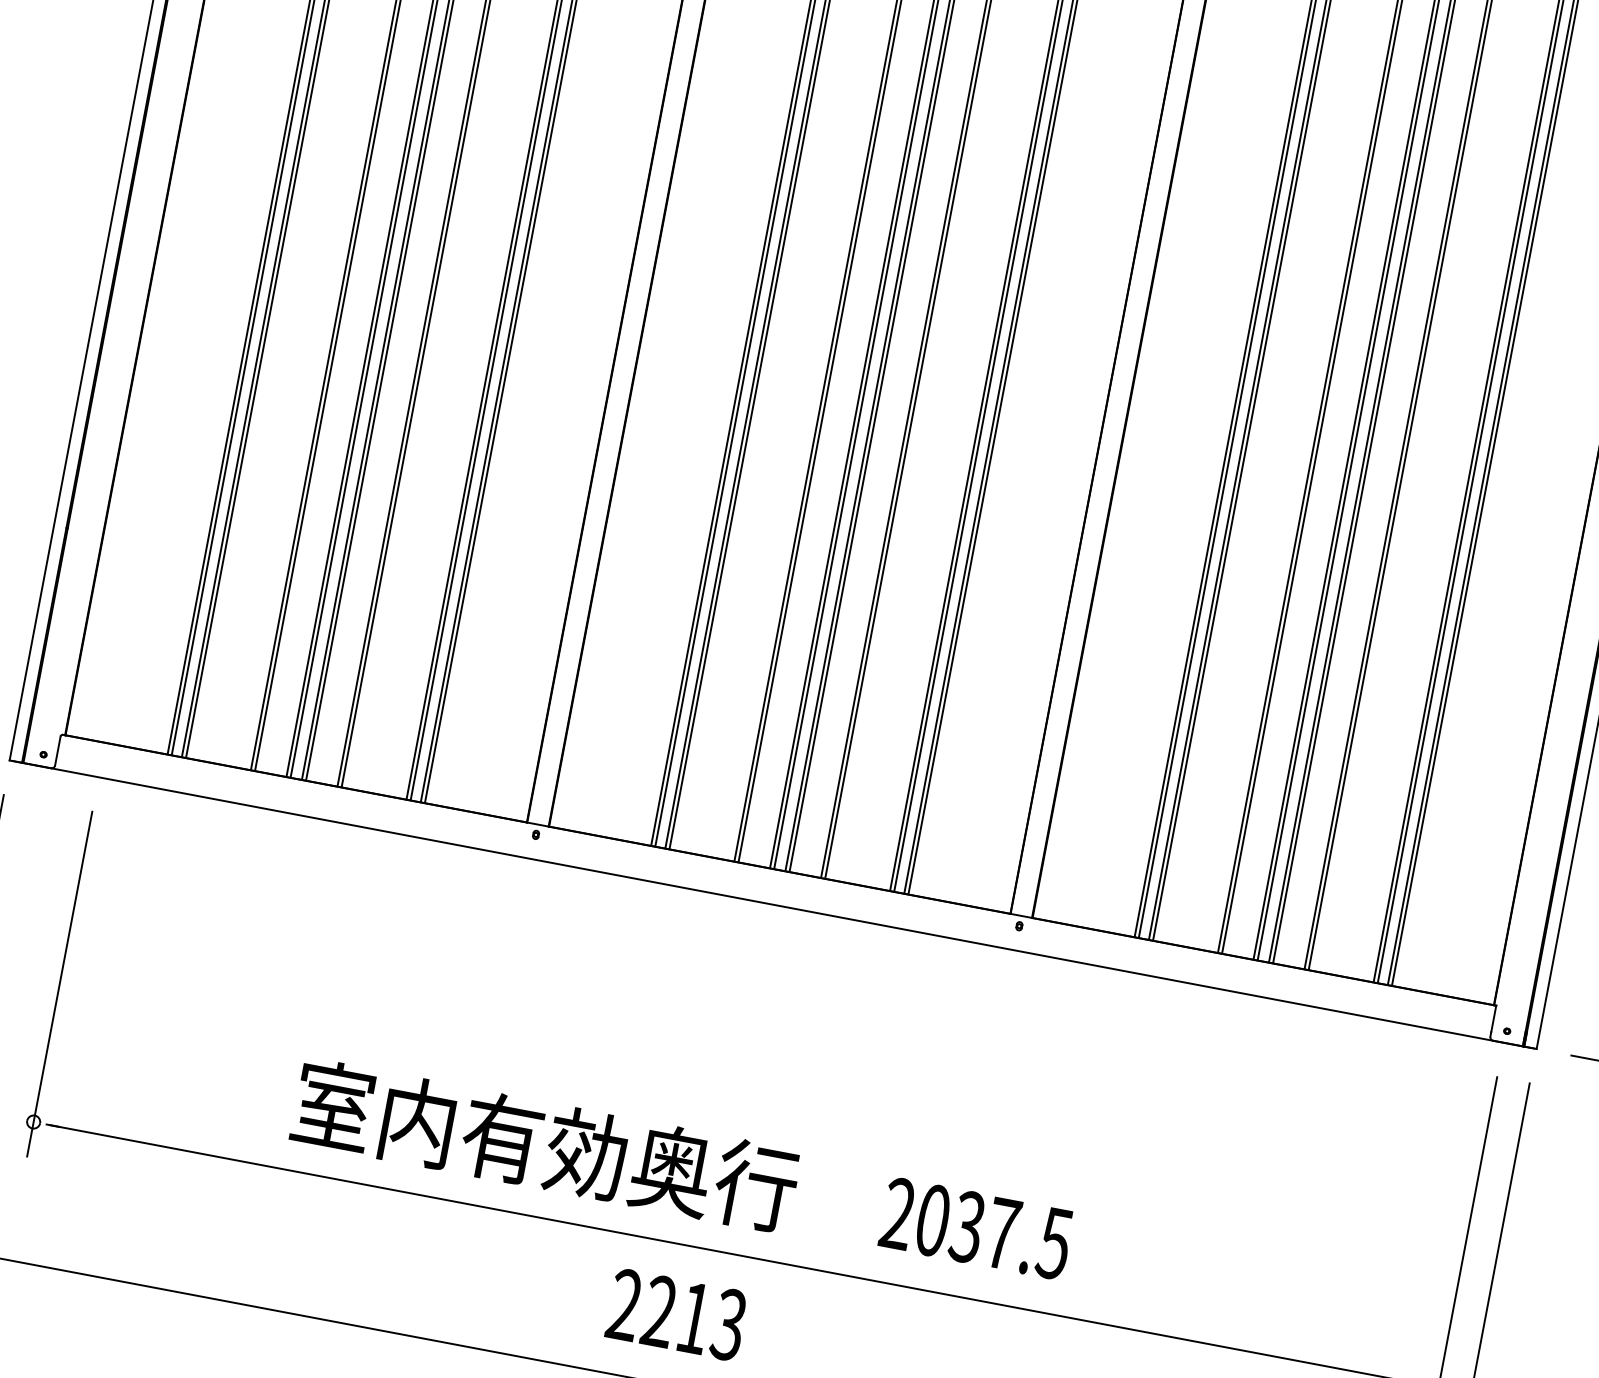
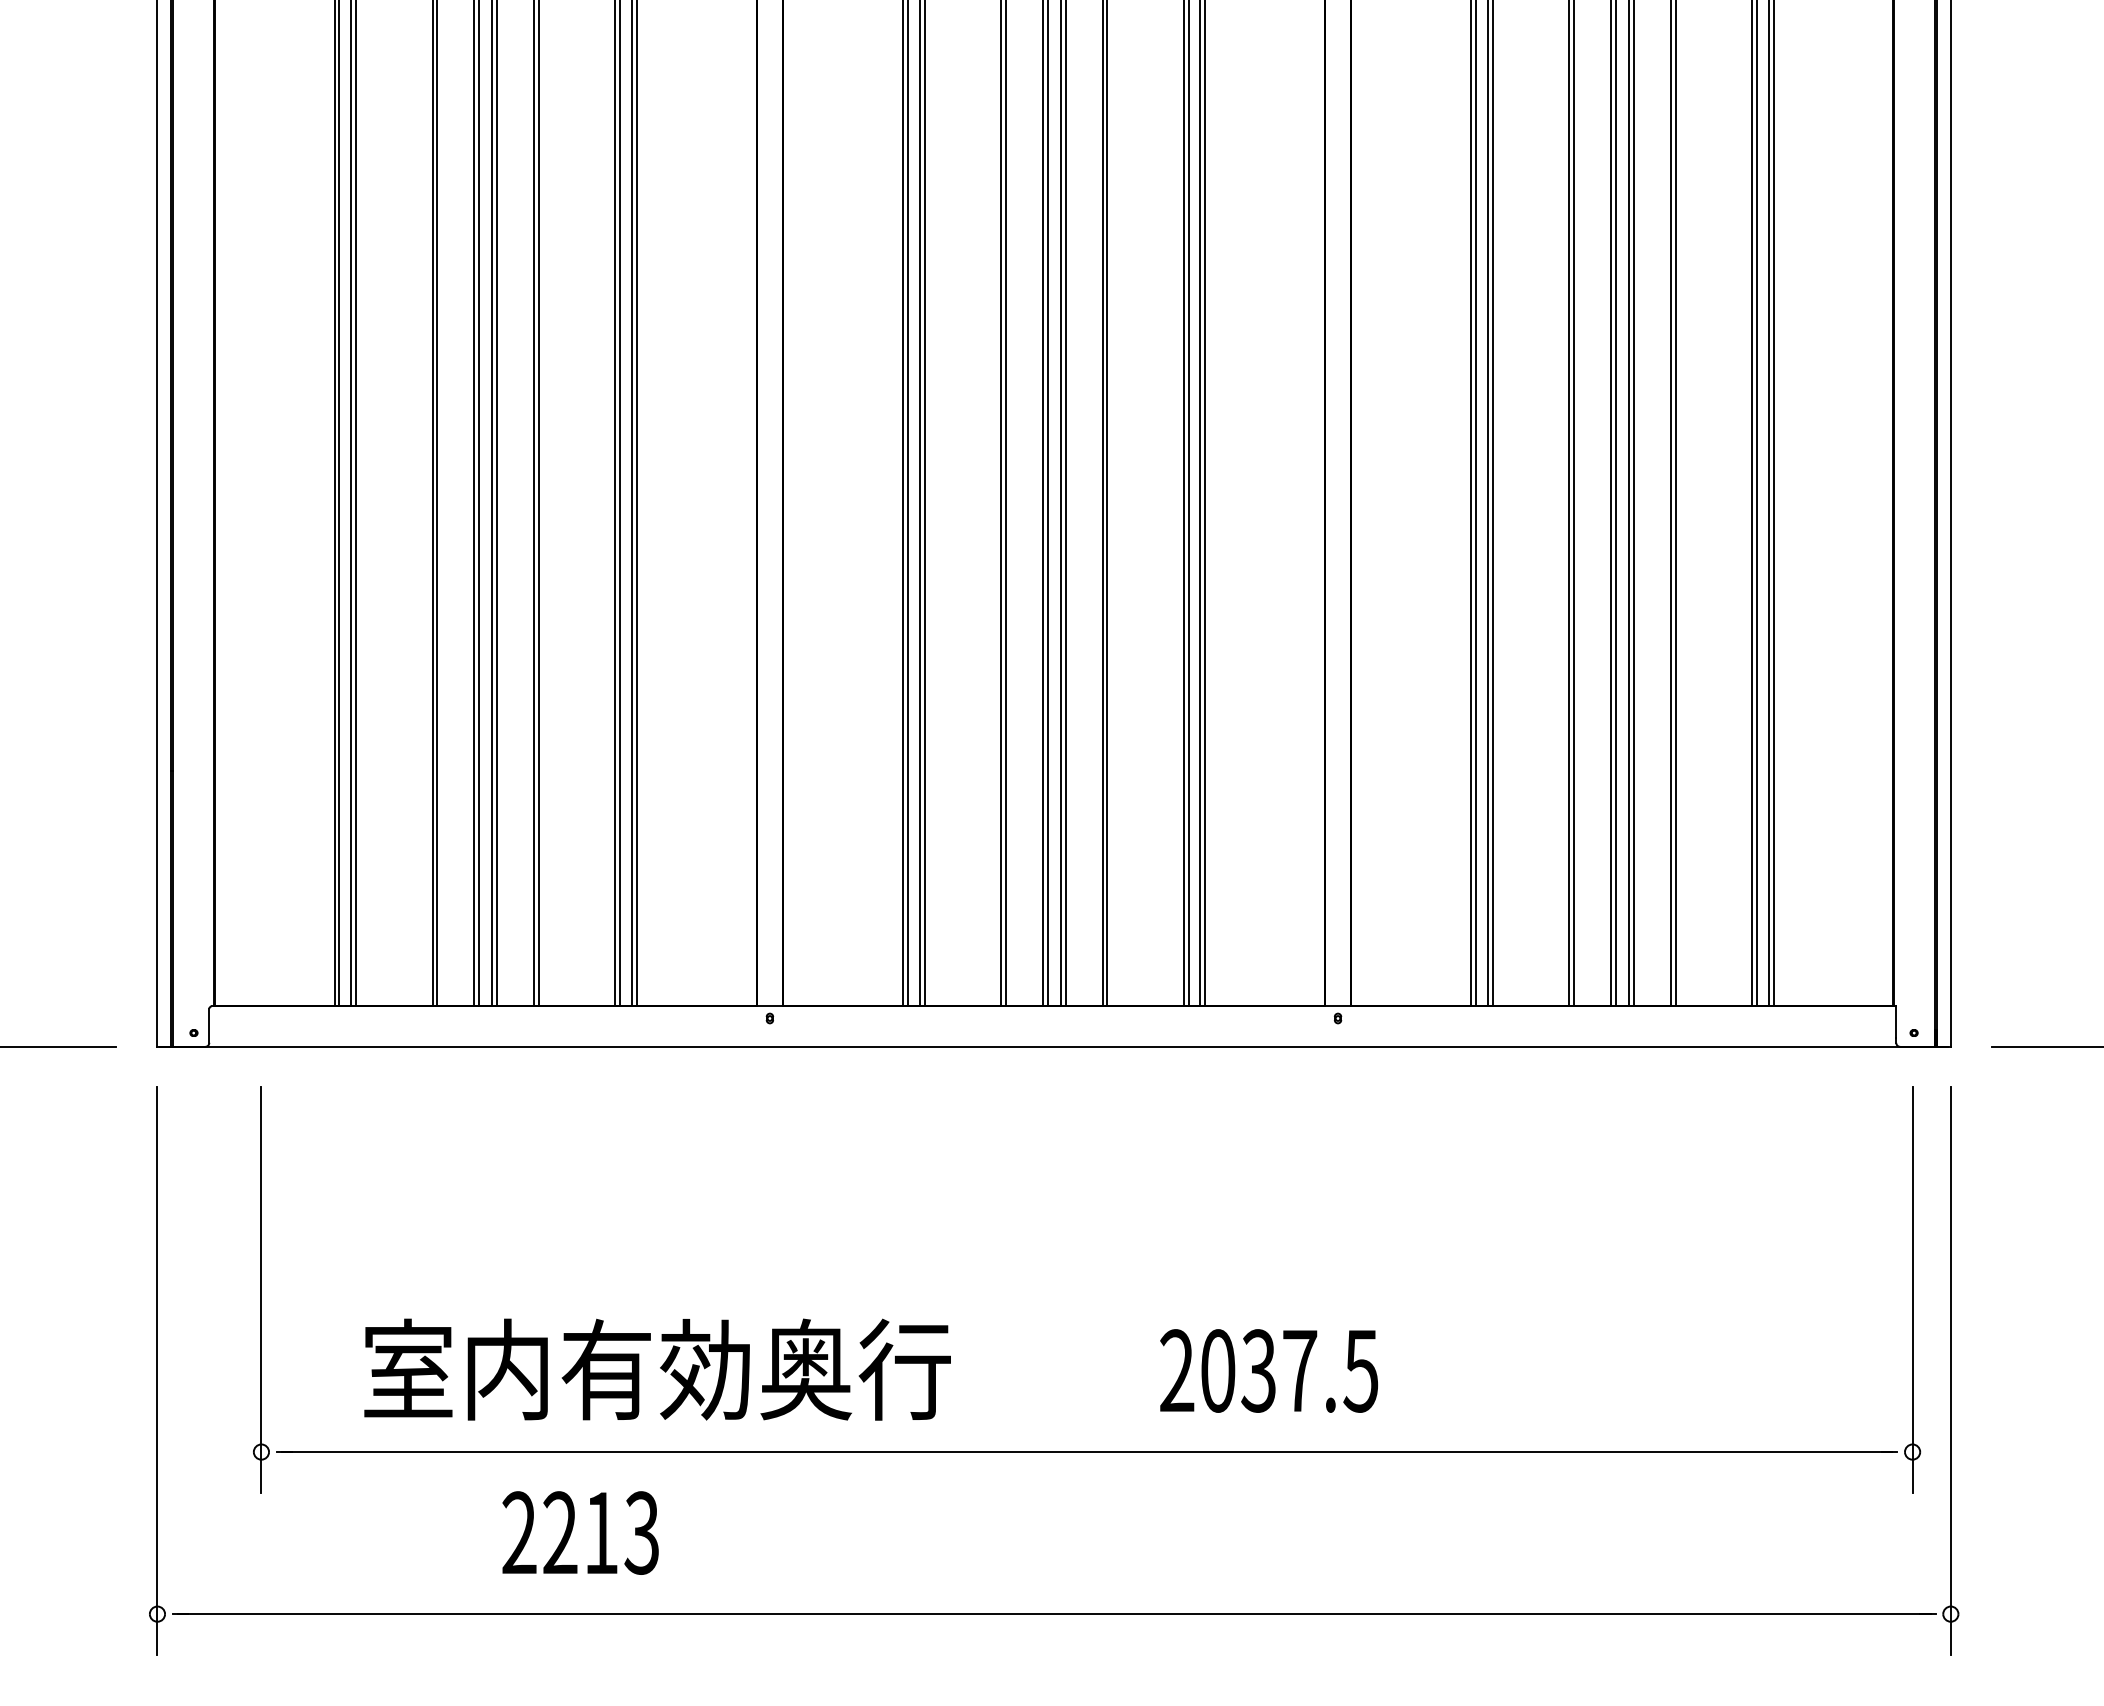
text: (545, 1146) -> (657, 1369), moved
text: (975, 1228) -> (1268, 1370), moved
text: (676, 1314) -> (580, 1532), moved

